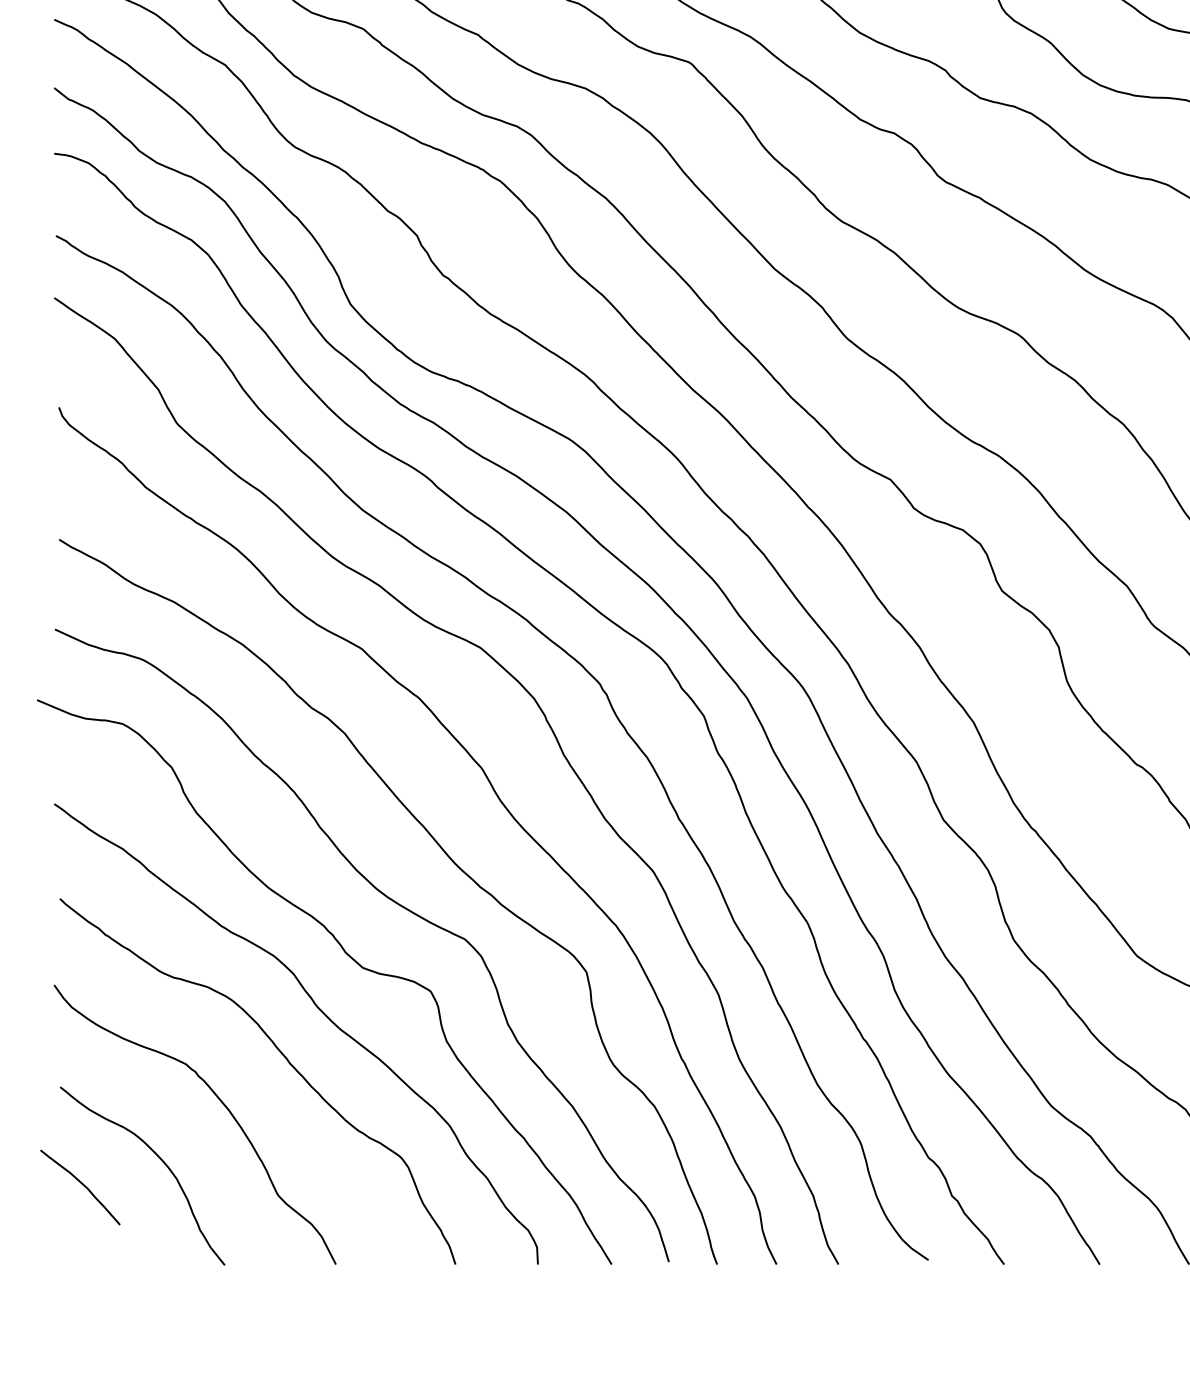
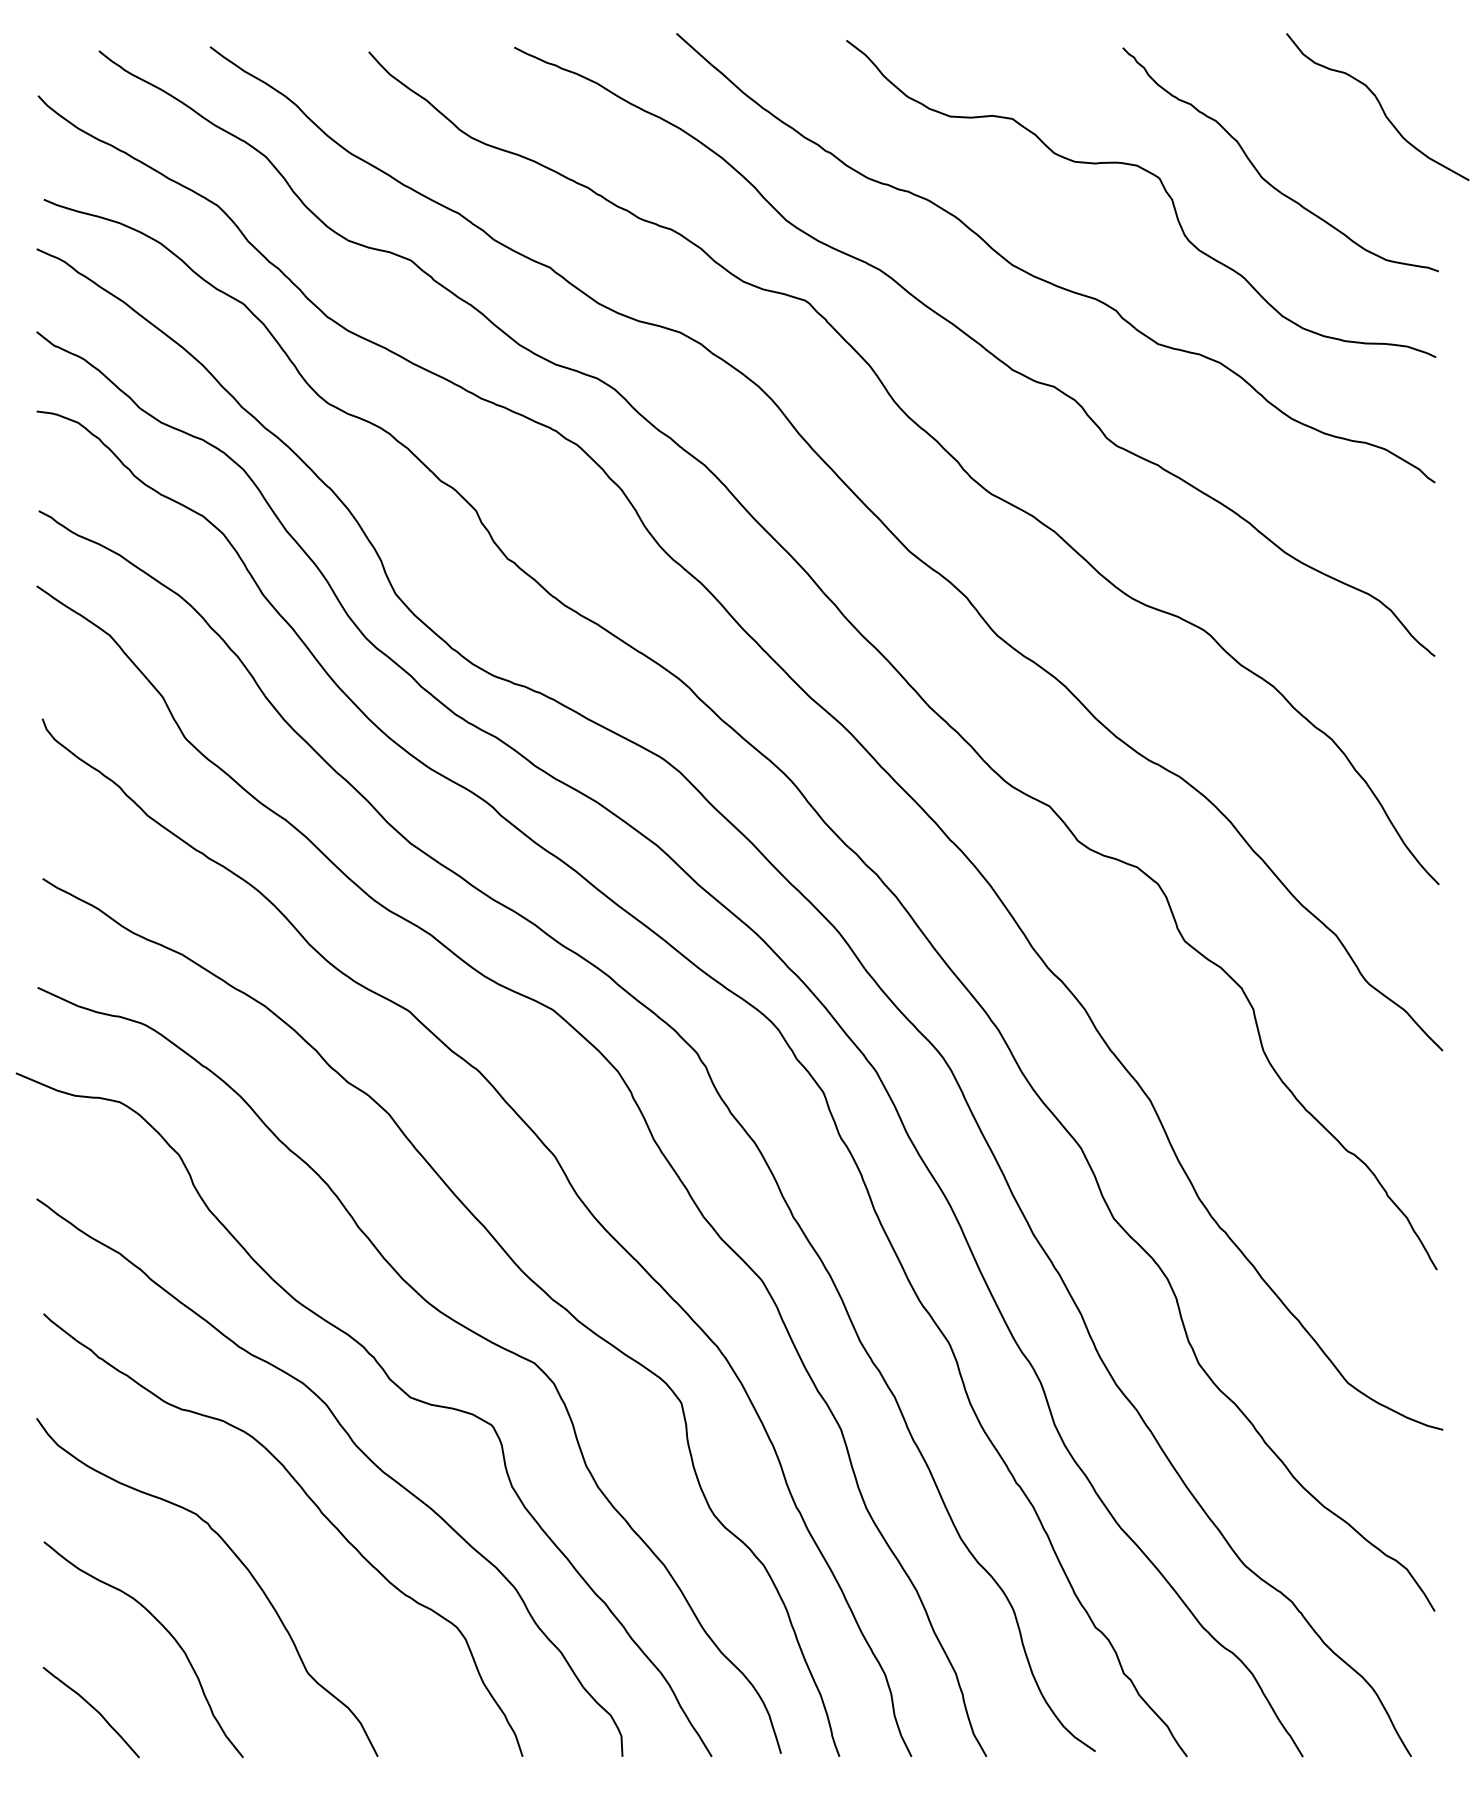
curve: (82, 1185) -> (93, 1709), moved

